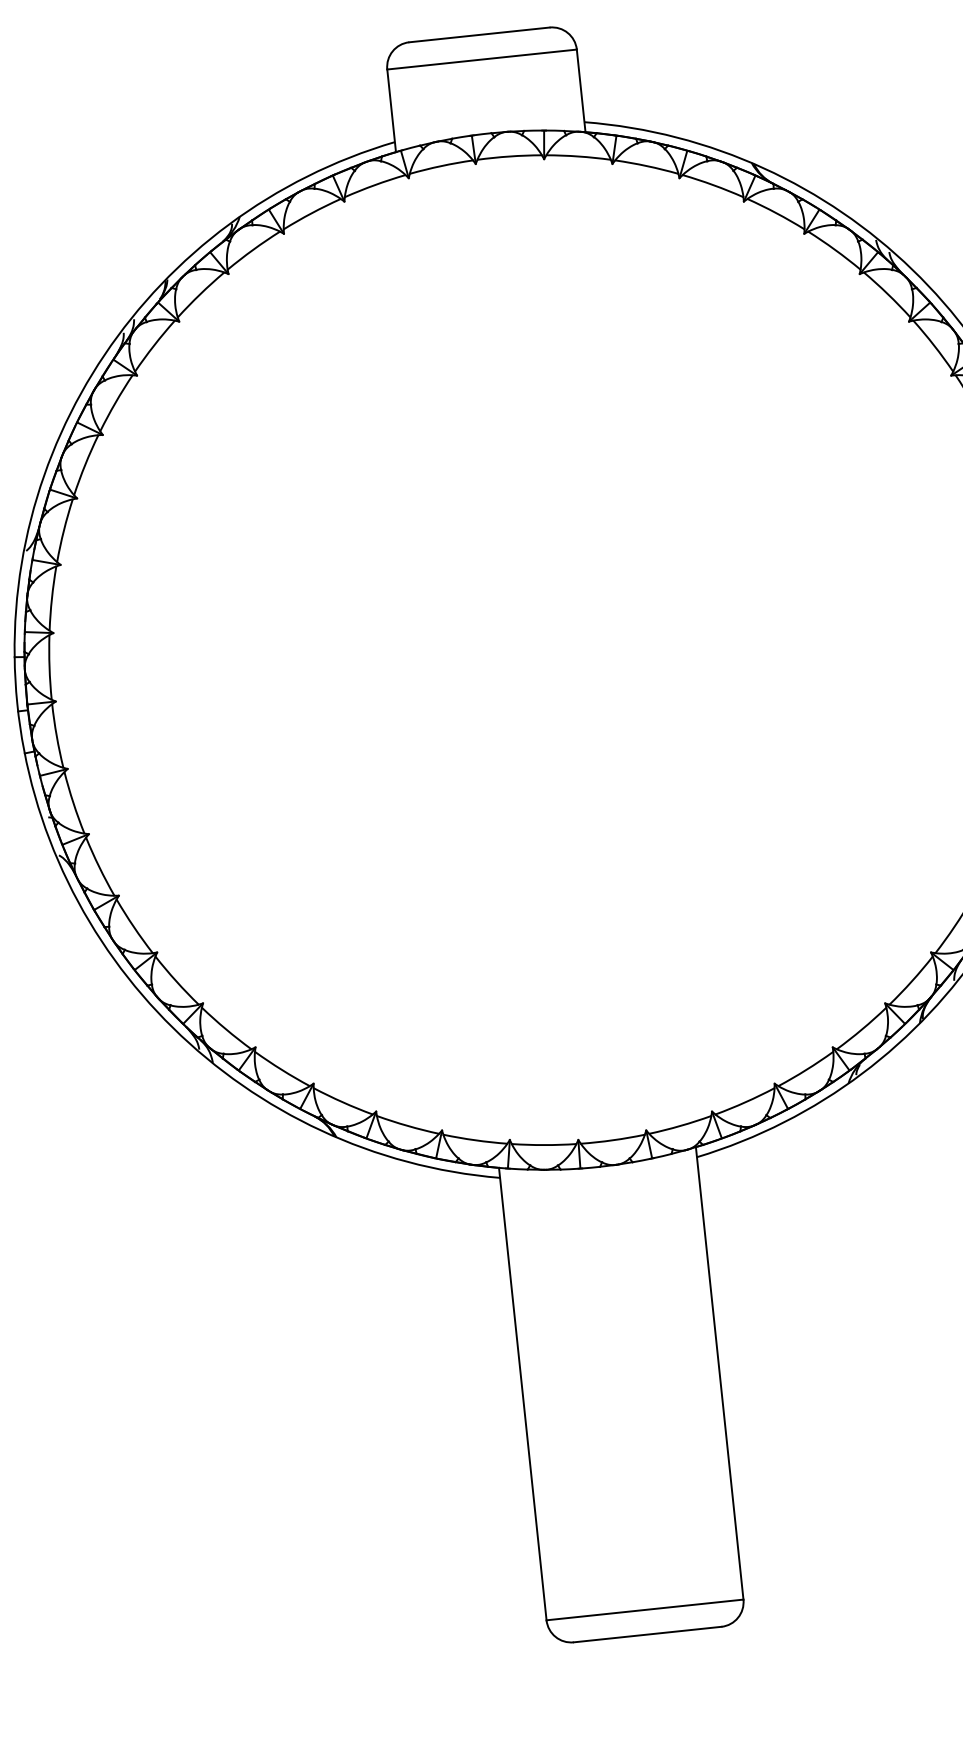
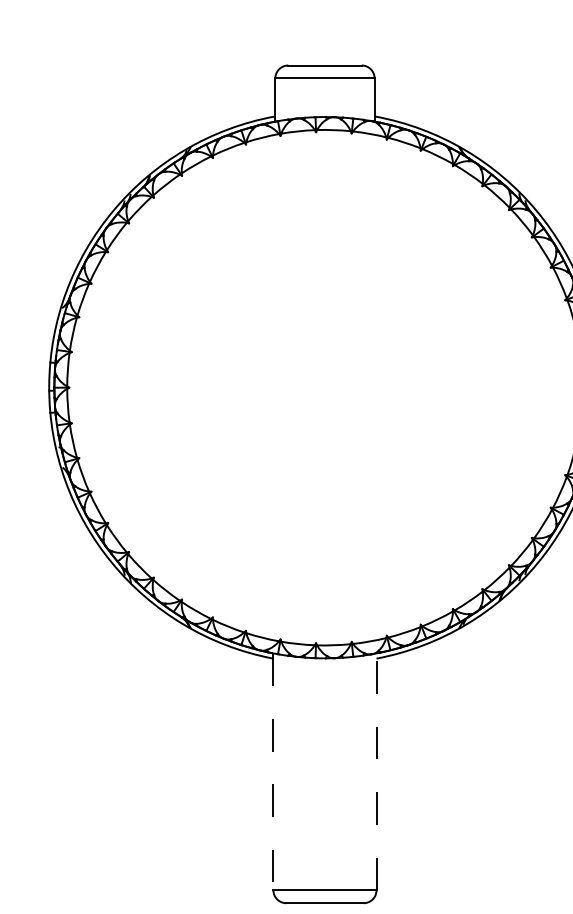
line: (719, 1372) -> (376, 771), solid -> dashed
line: (523, 1395) -> (273, 772), solid -> dashed

